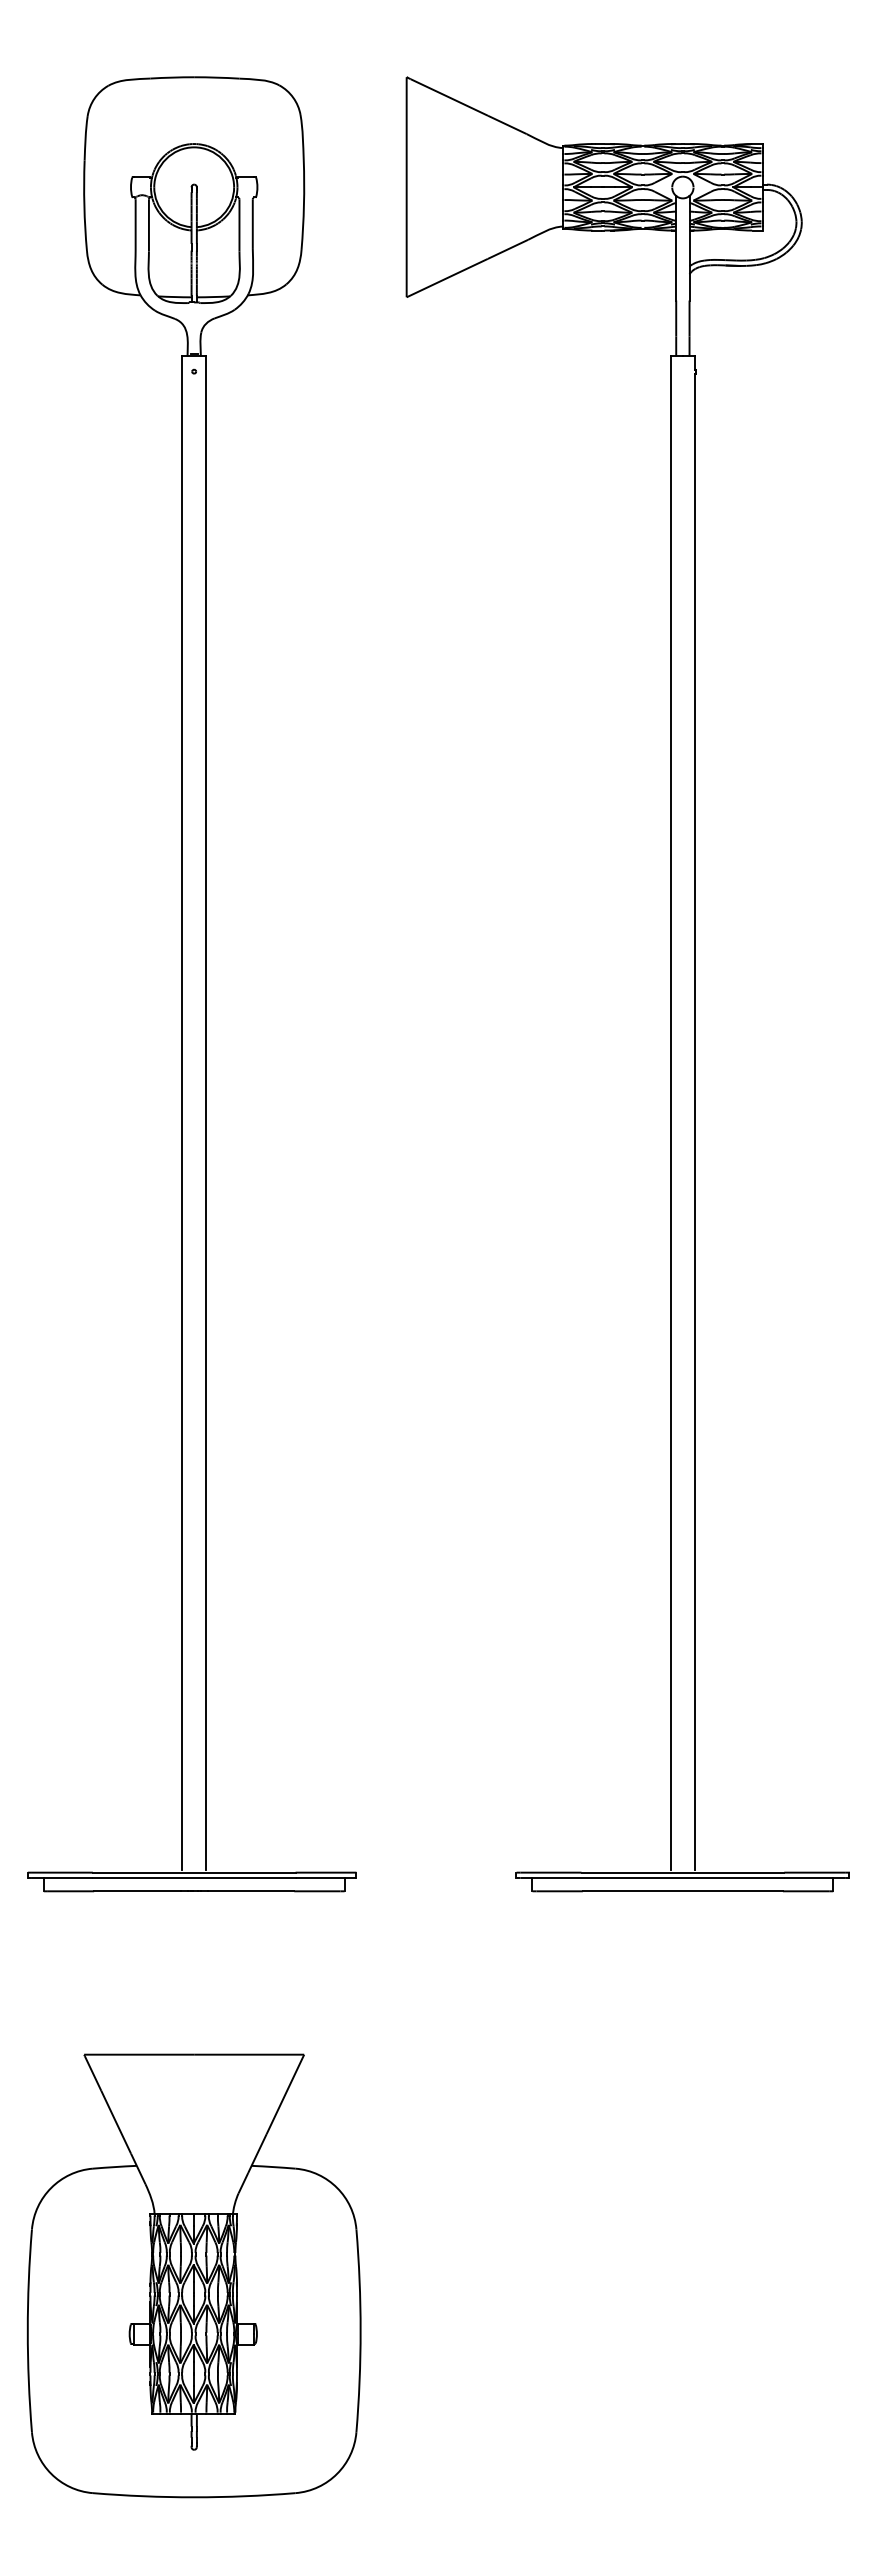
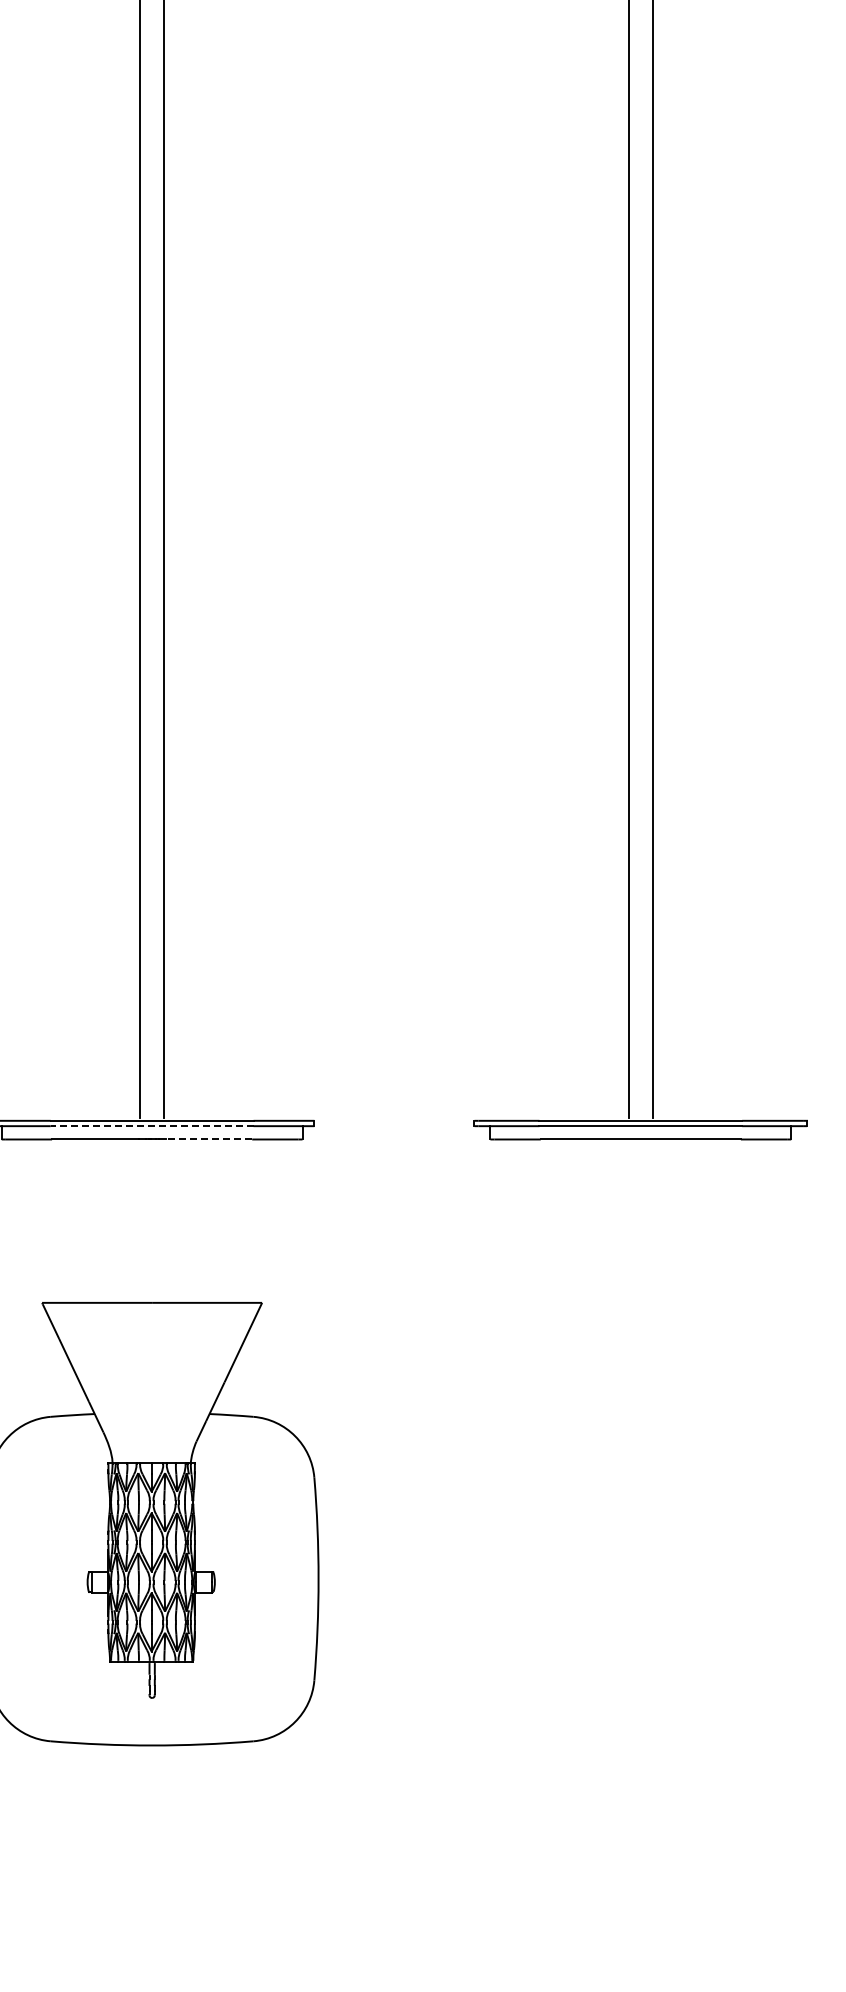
line: (193, 1877) -> (151, 1125), solid -> dashed
line: (250, 1891) -> (208, 1139), solid -> dashed

